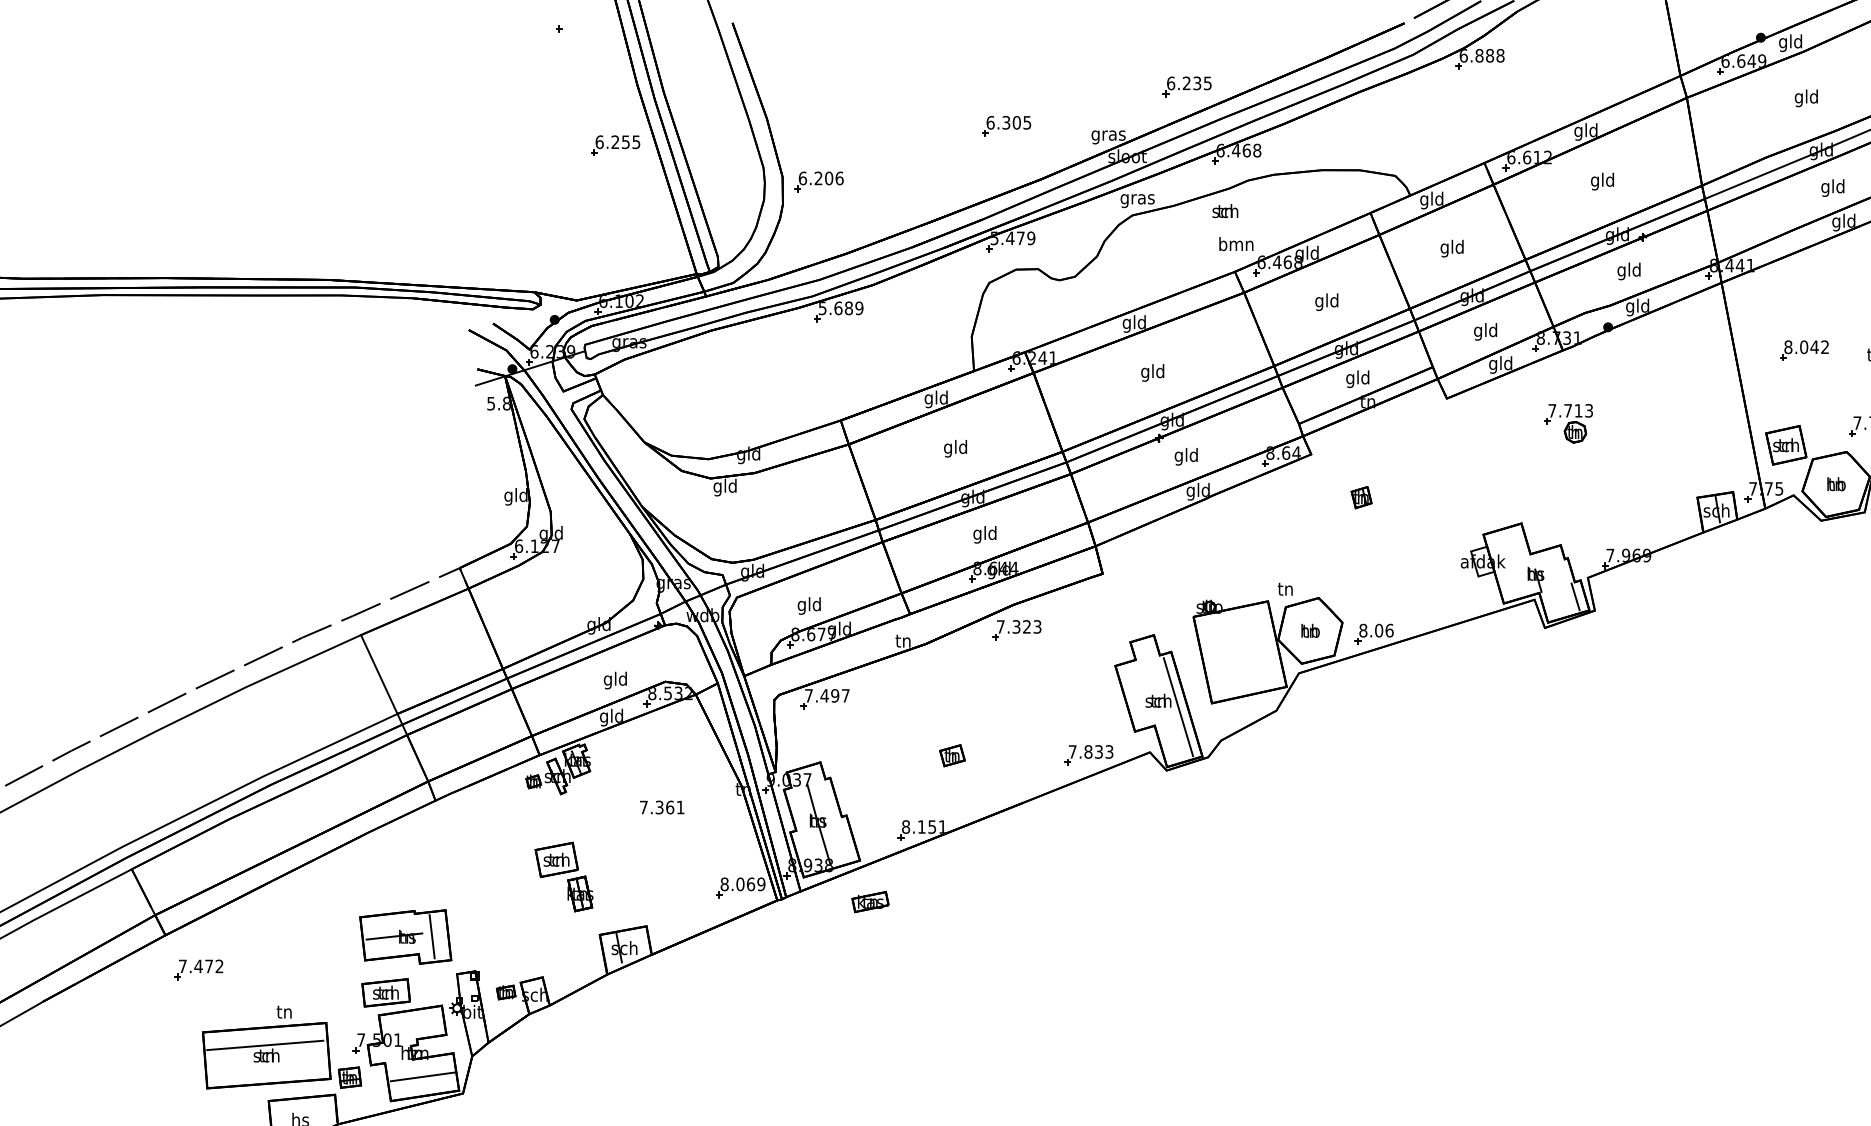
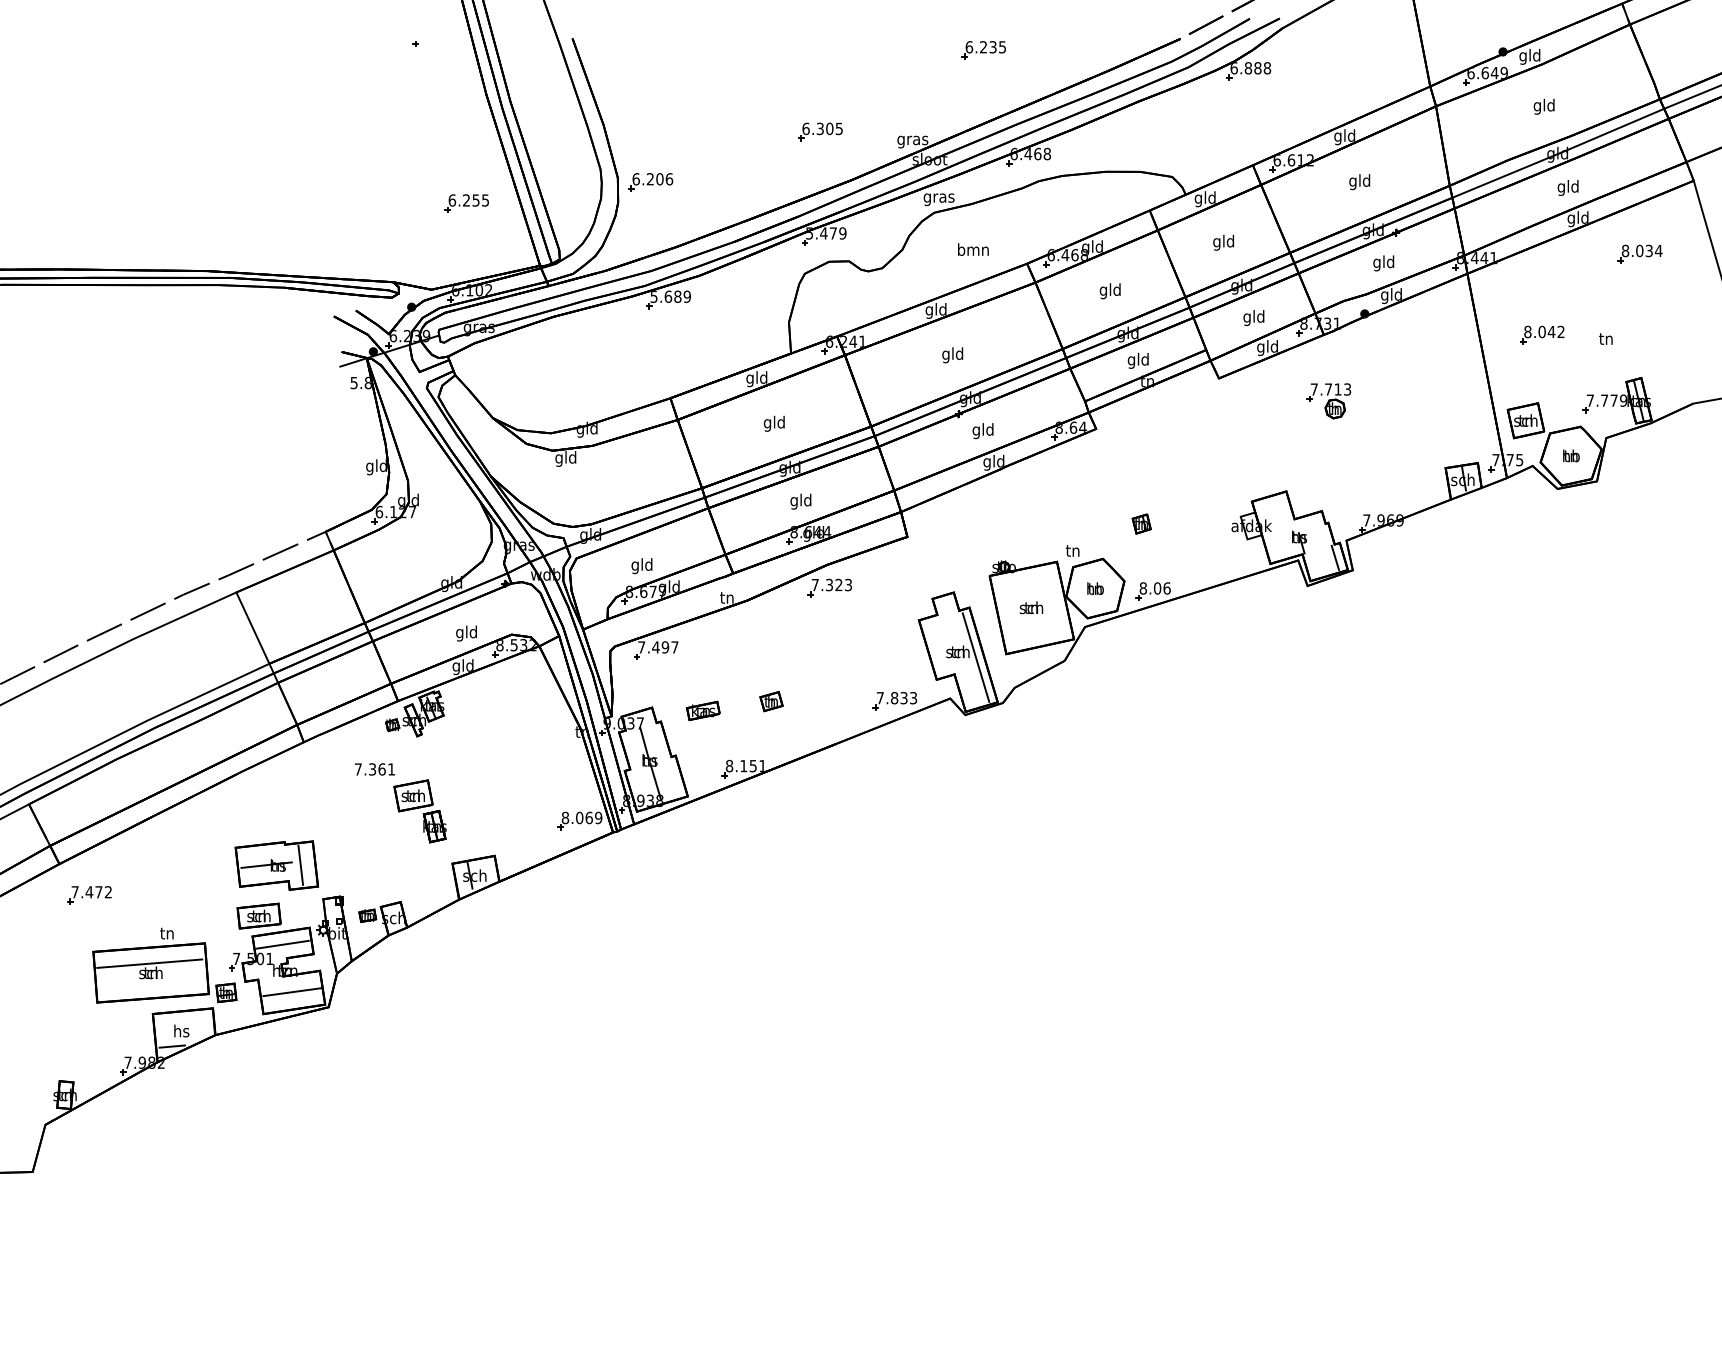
part: (1186, 86) -> (983, 50), moved
part: (615, 145) -> (466, 203), moved
text: (1225, 210) -> (1031, 607), moved
text: (1236, 243) -> (973, 249), moved
part: (1361, 497) -> (1141, 523), moved
text: (661, 807) -> (374, 769), moved
part: (870, 901) -> (703, 710), moved
line: (411, 1024) -> (282, 944), added

